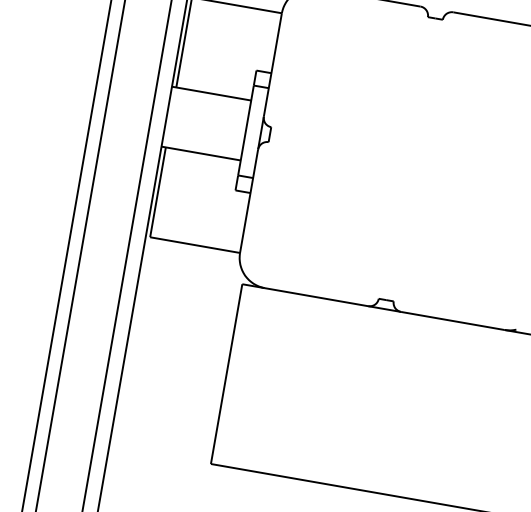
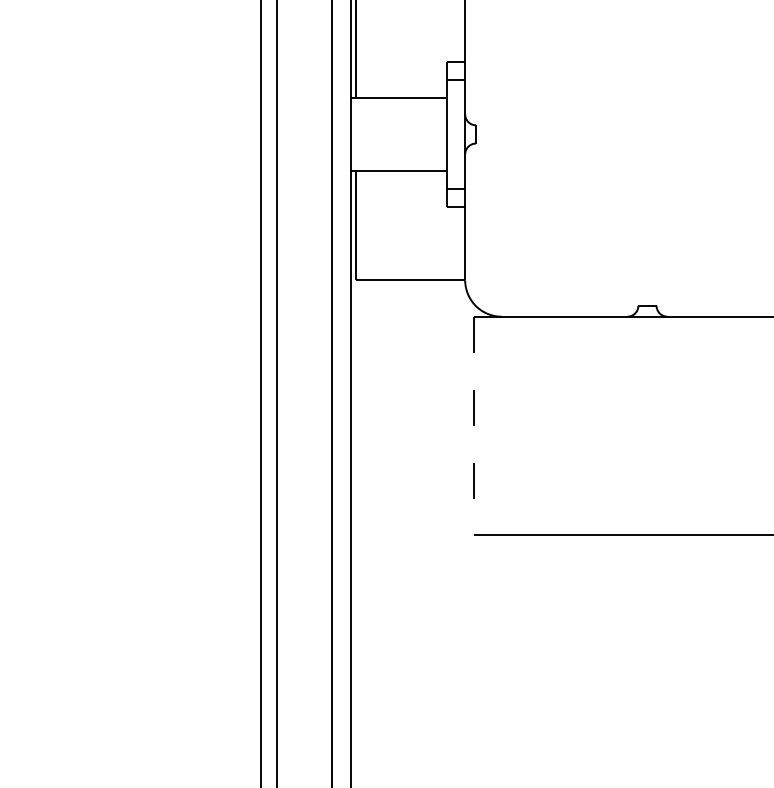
line: (226, 374) -> (474, 426), solid -> dashed

